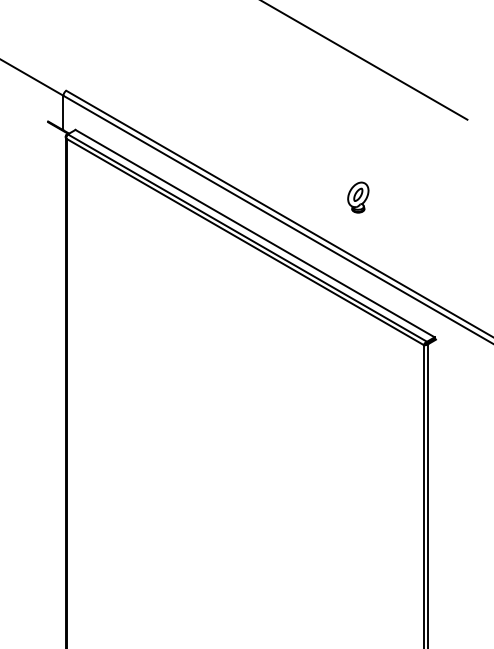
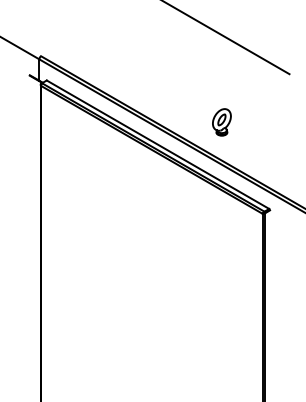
part: (357, 197) -> (221, 122), size x1.43

